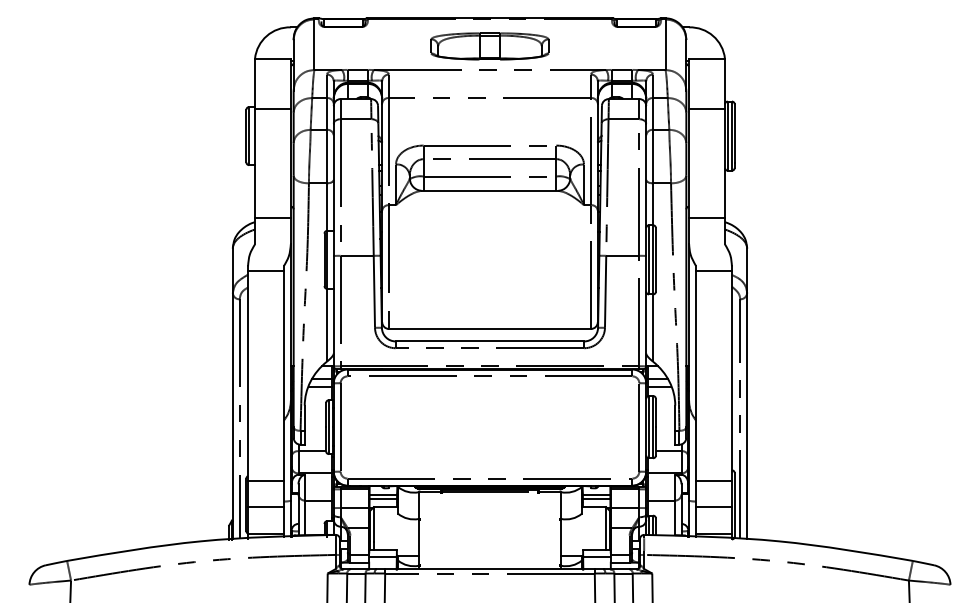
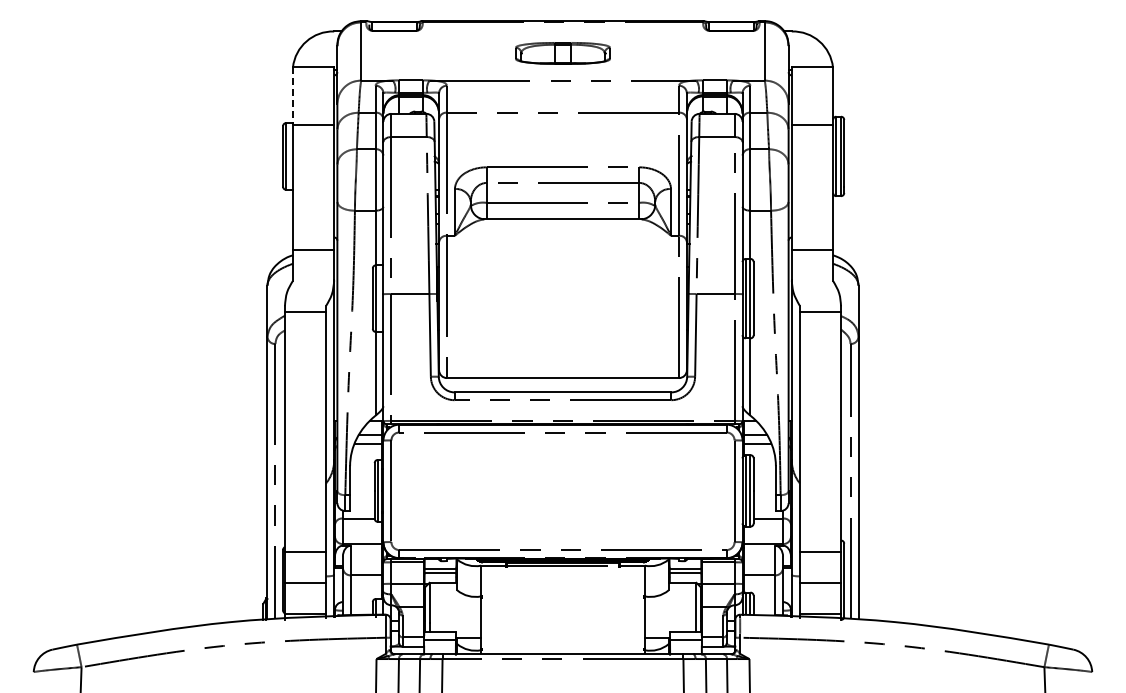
part: (489, 46) -> (562, 53), size x0.7
line: (254, 83) -> (292, 96), solid -> dashed

